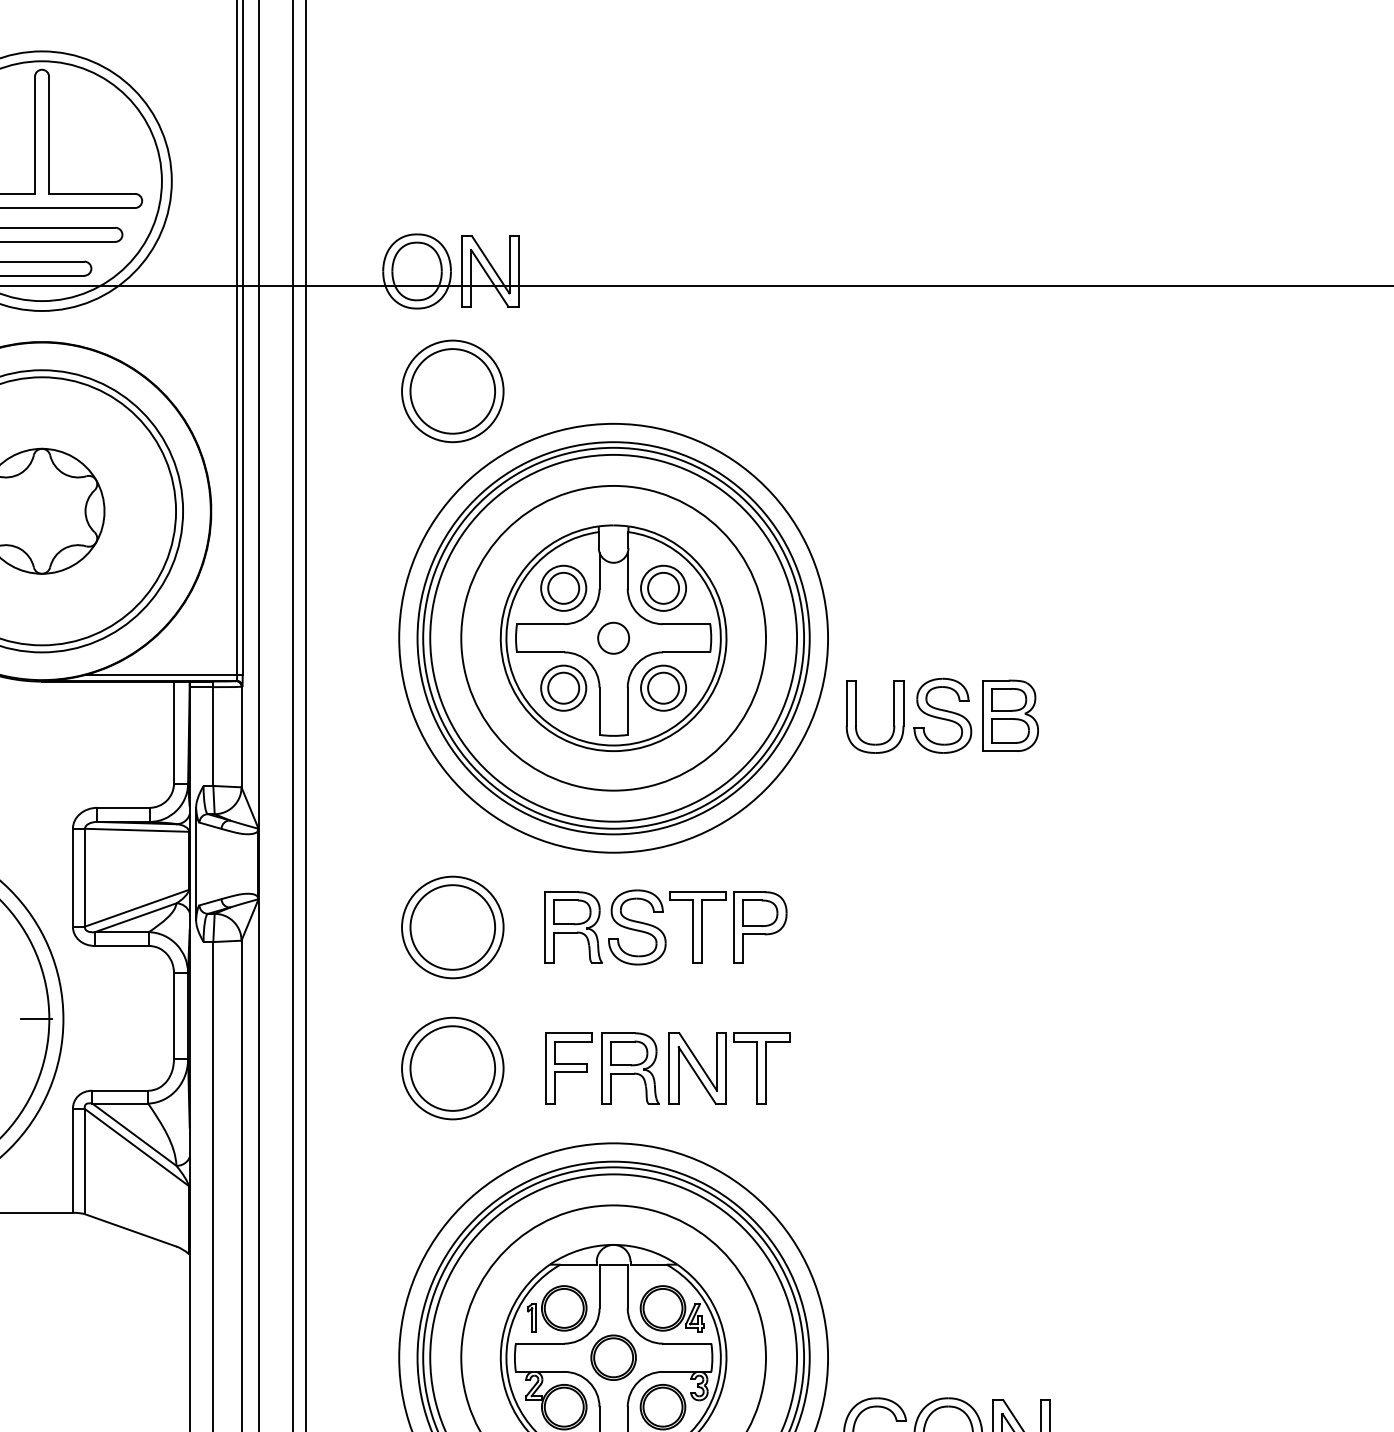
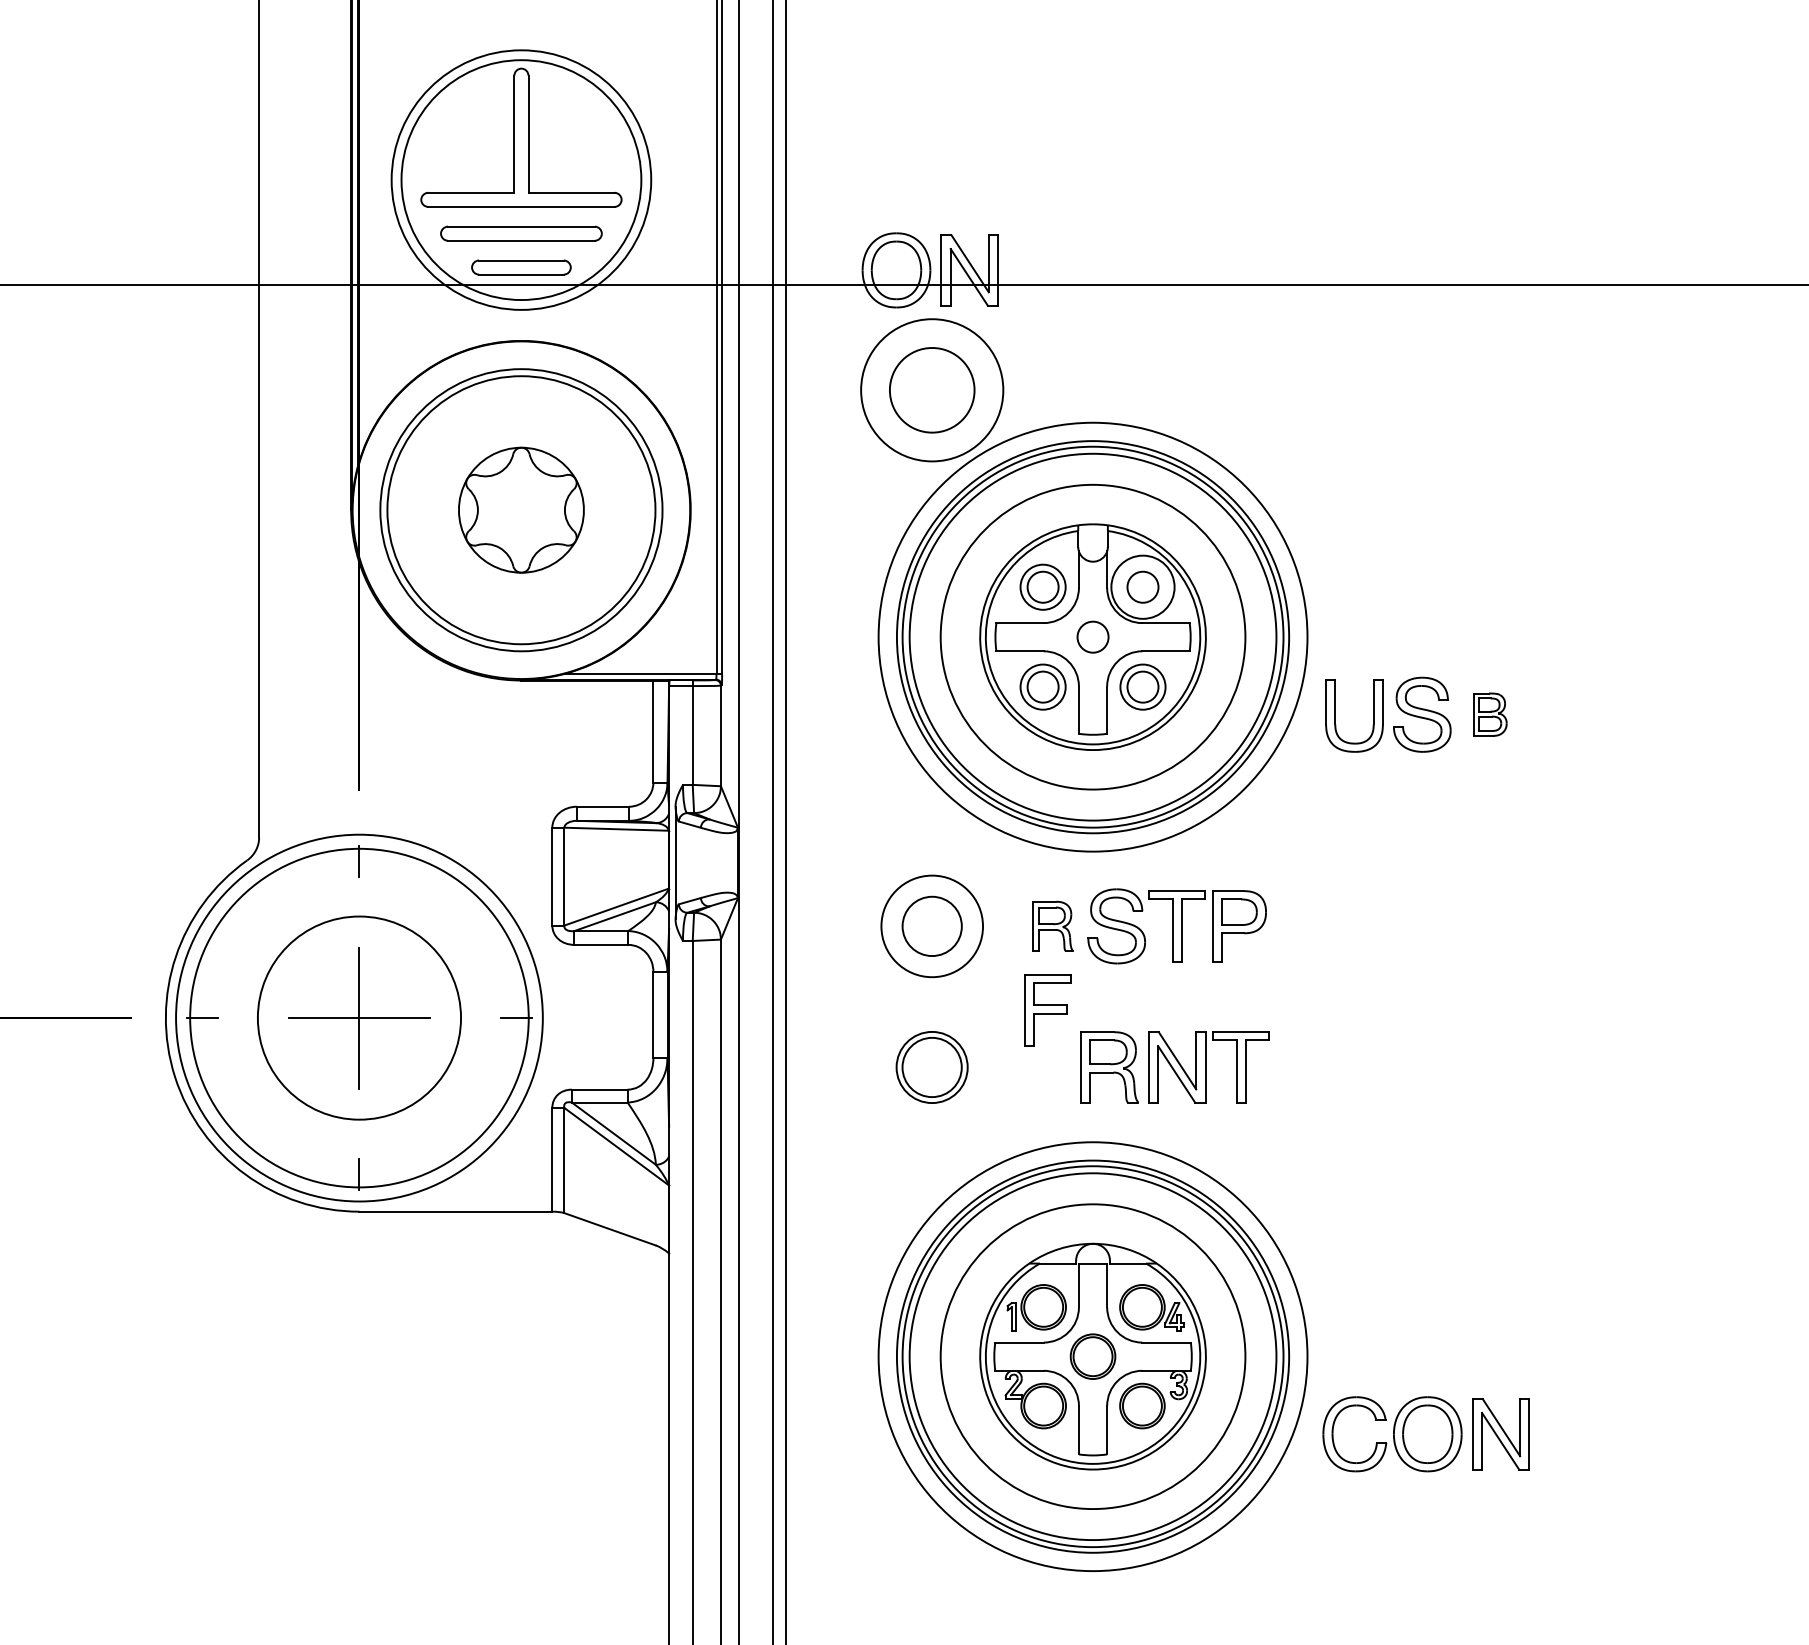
circle: (453, 391) -> (932, 390), size x1.4
circle: (663, 587) -> (1142, 586), size x1.4
part: (1011, 715) -> (1490, 714), size x0.6
circle: (452, 927) -> (931, 926), size x0.7
part: (573, 927) -> (1052, 926), size x0.7
part: (452, 1068) -> (931, 1067), size x0.7
part: (568, 1068) -> (1047, 1010), moved

